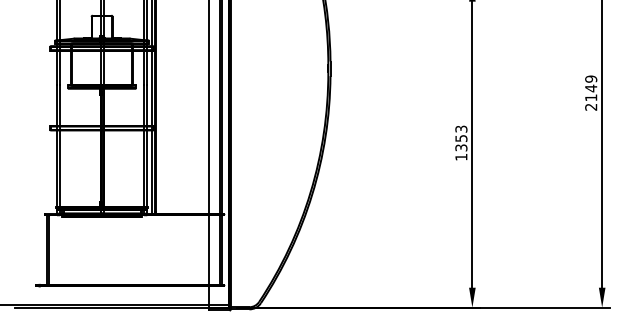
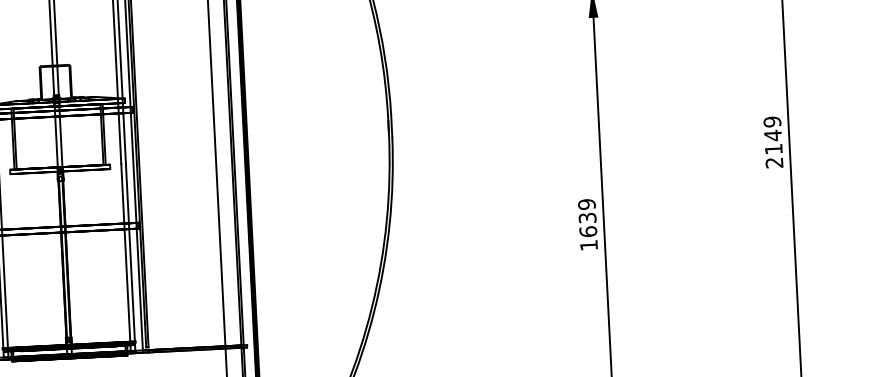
text: (461, 138) -> (587, 218), 1353 -> 1639

